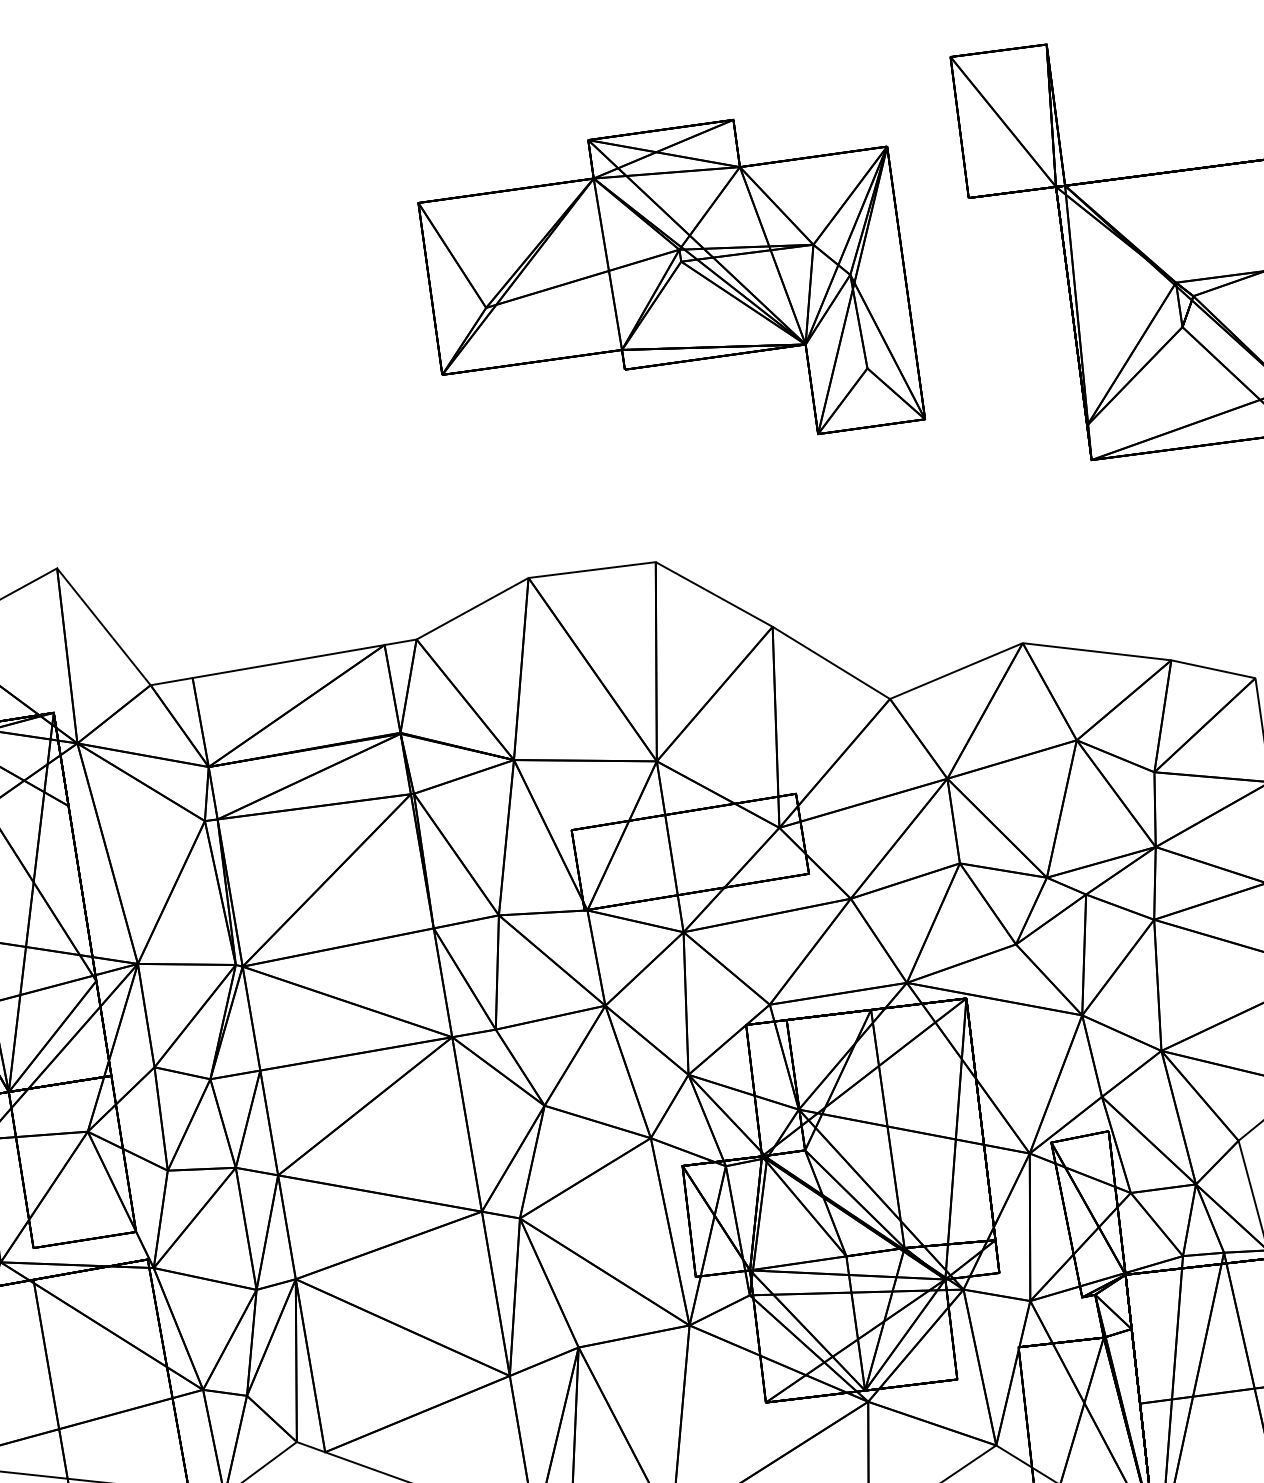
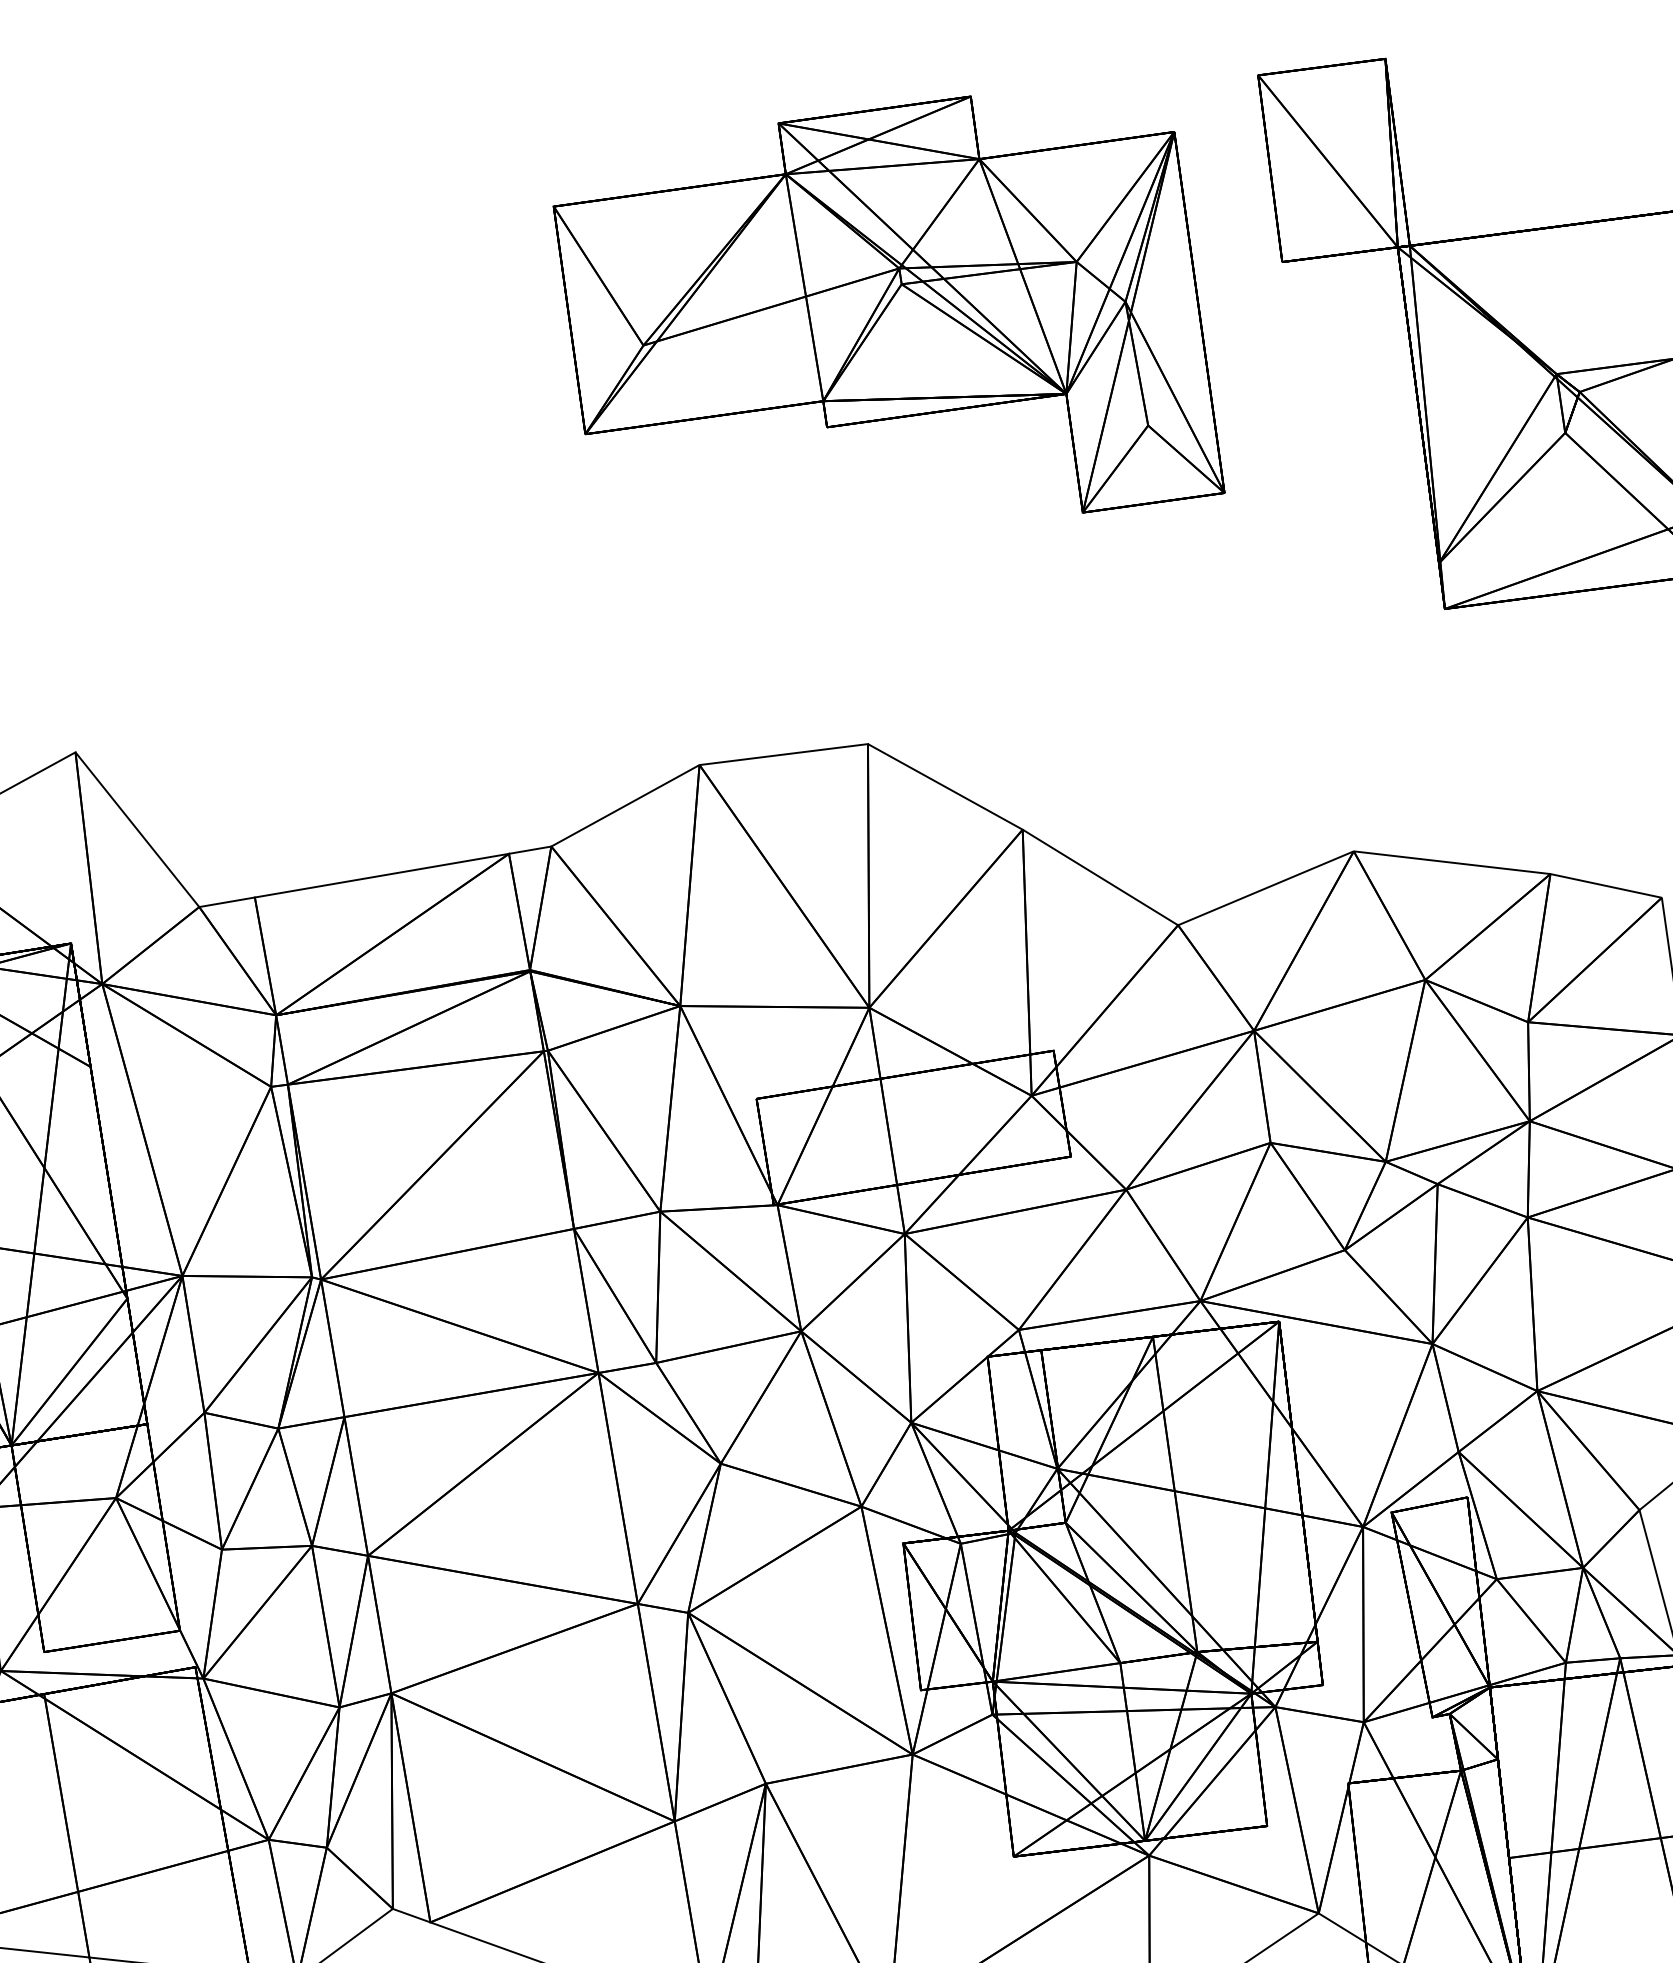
part: (671, 276) -> (888, 304), moved

